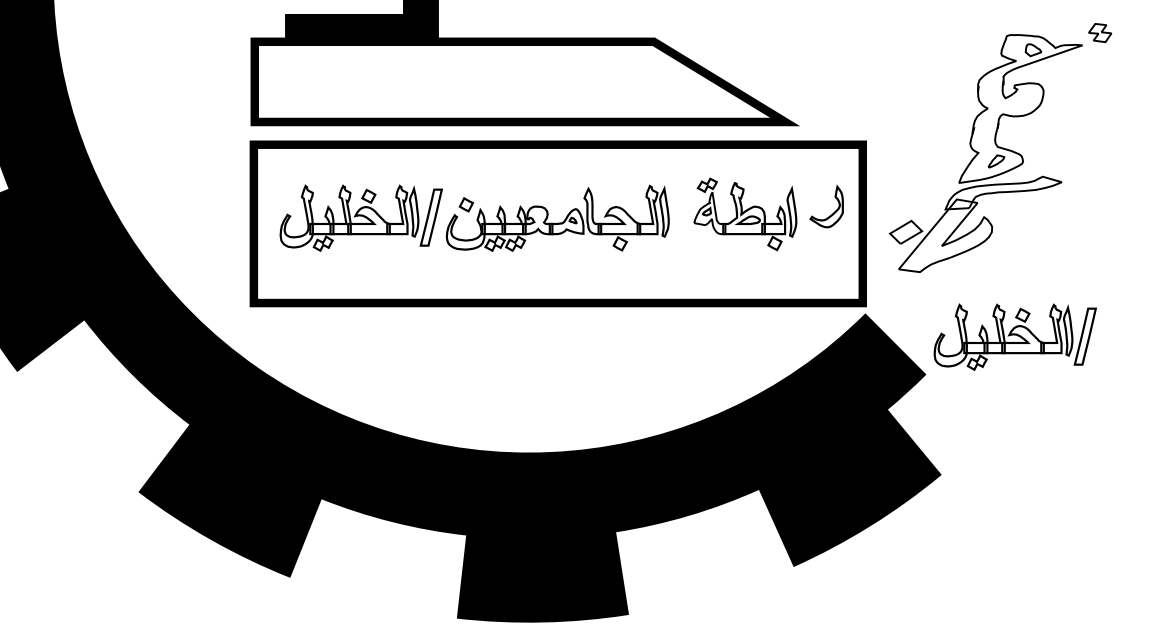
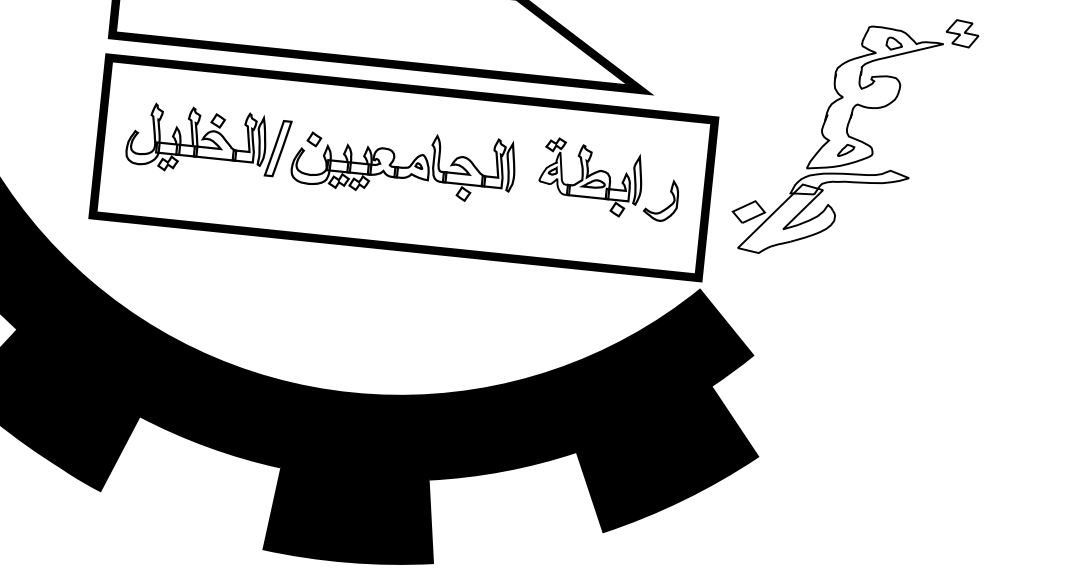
part: (1099, 32) -> (961, 33), size x1.43
part: (833, 212) -> (667, 206), moved
part: (1014, 336) -> (846, 326), removed

